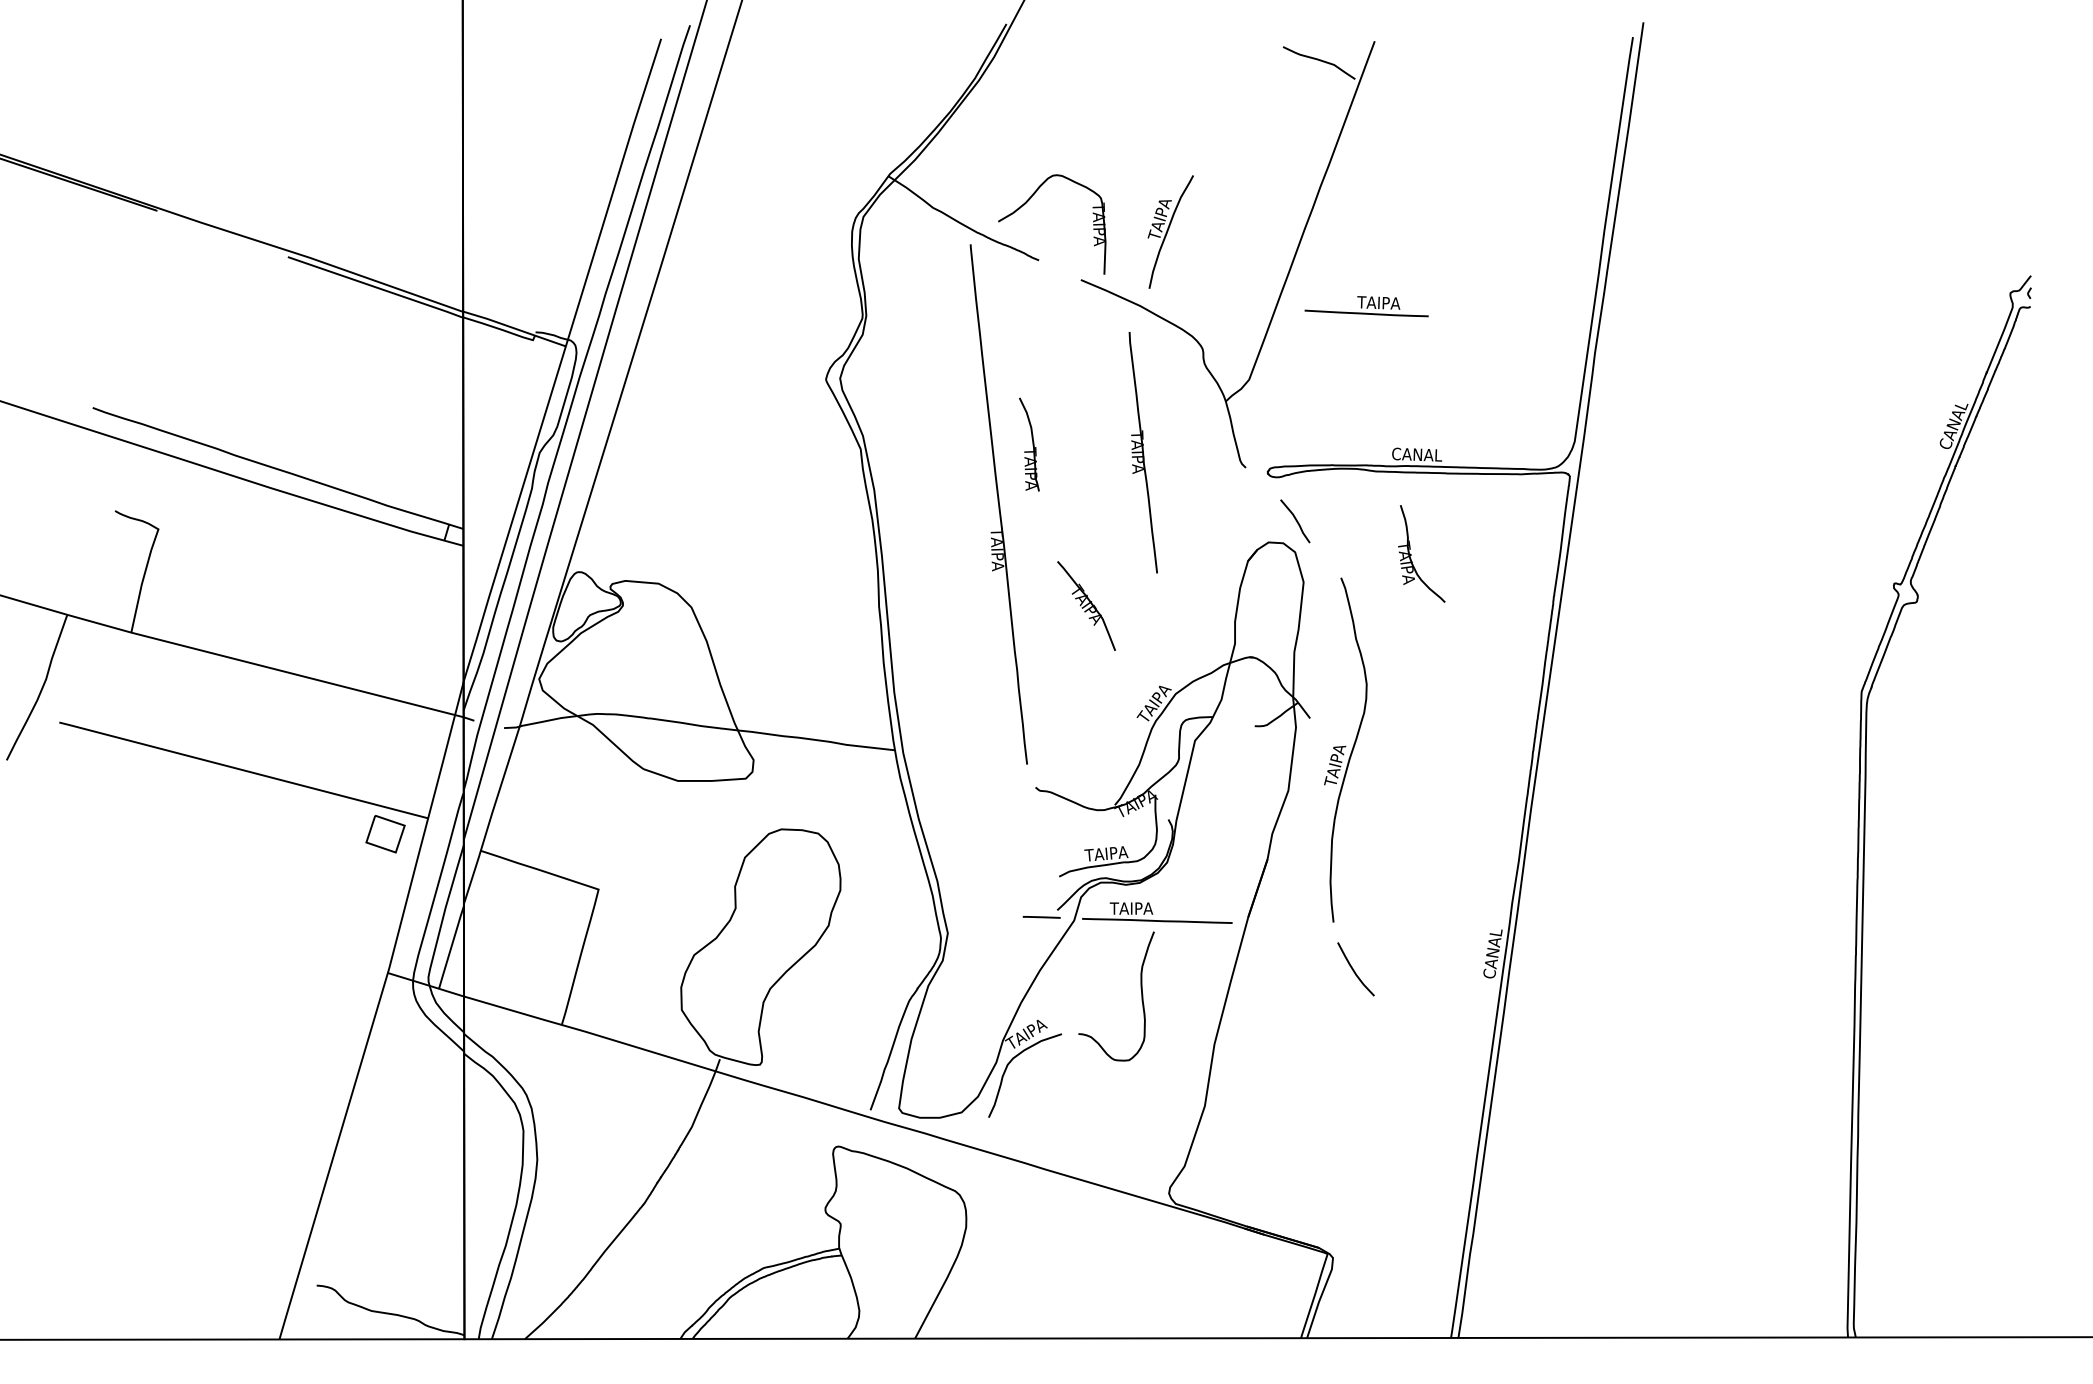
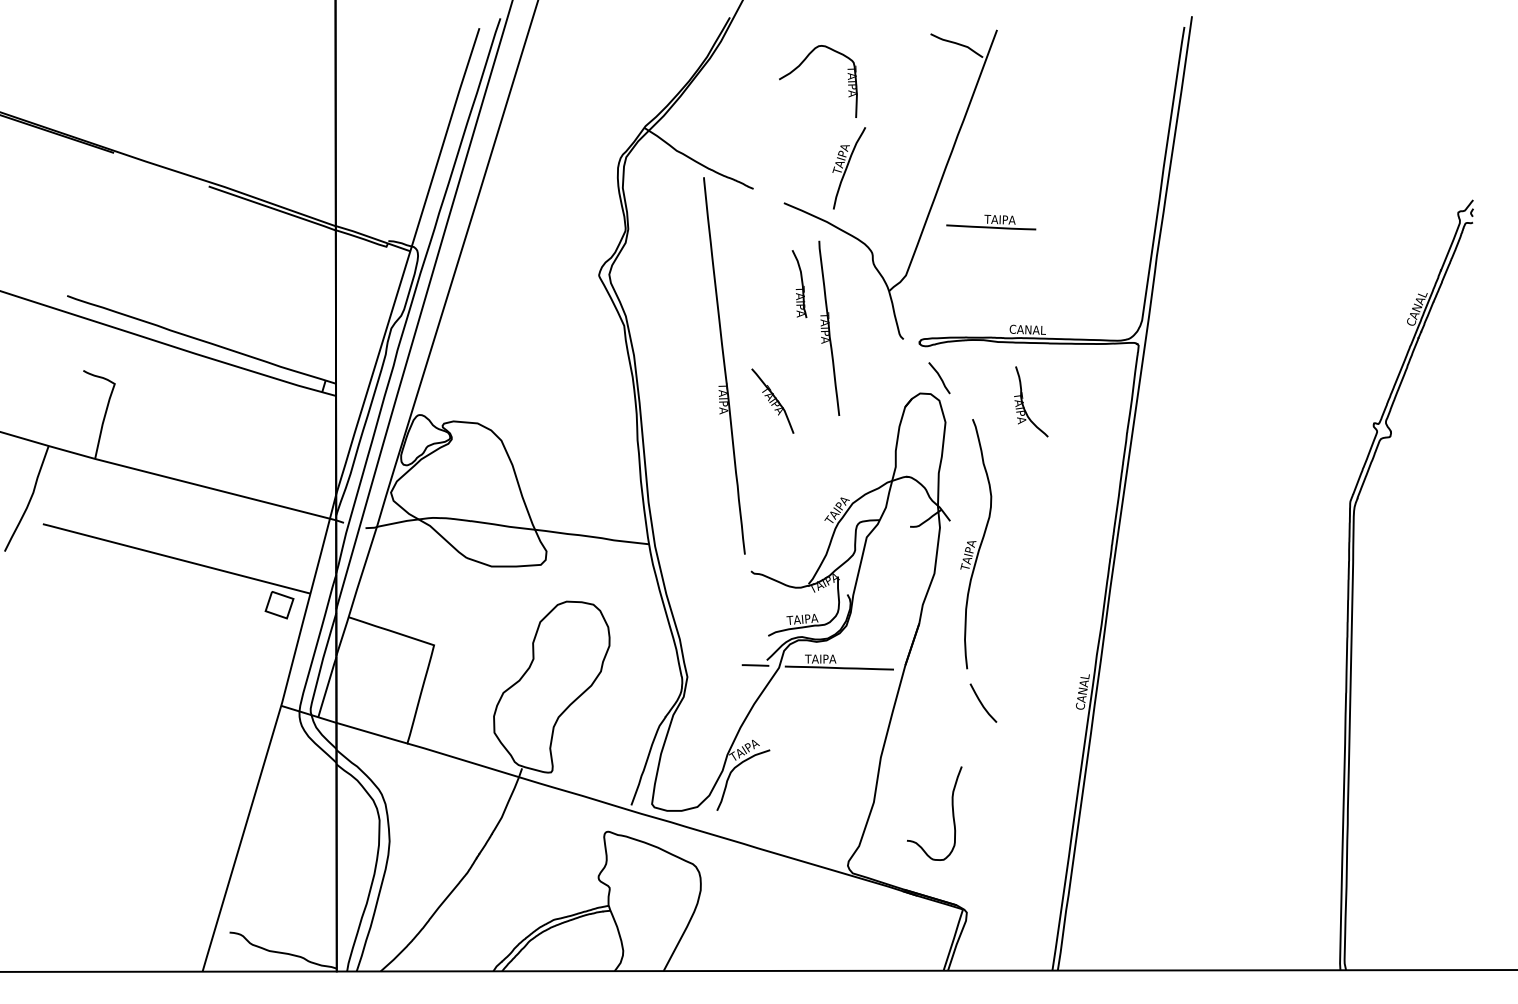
part: (1029, 200) -> (801, 64), moved
part: (1029, 444) -> (799, 284), moved
part: (1086, 605) -> (772, 400), moved
curve: (1140, 989) -> (951, 808), moved

